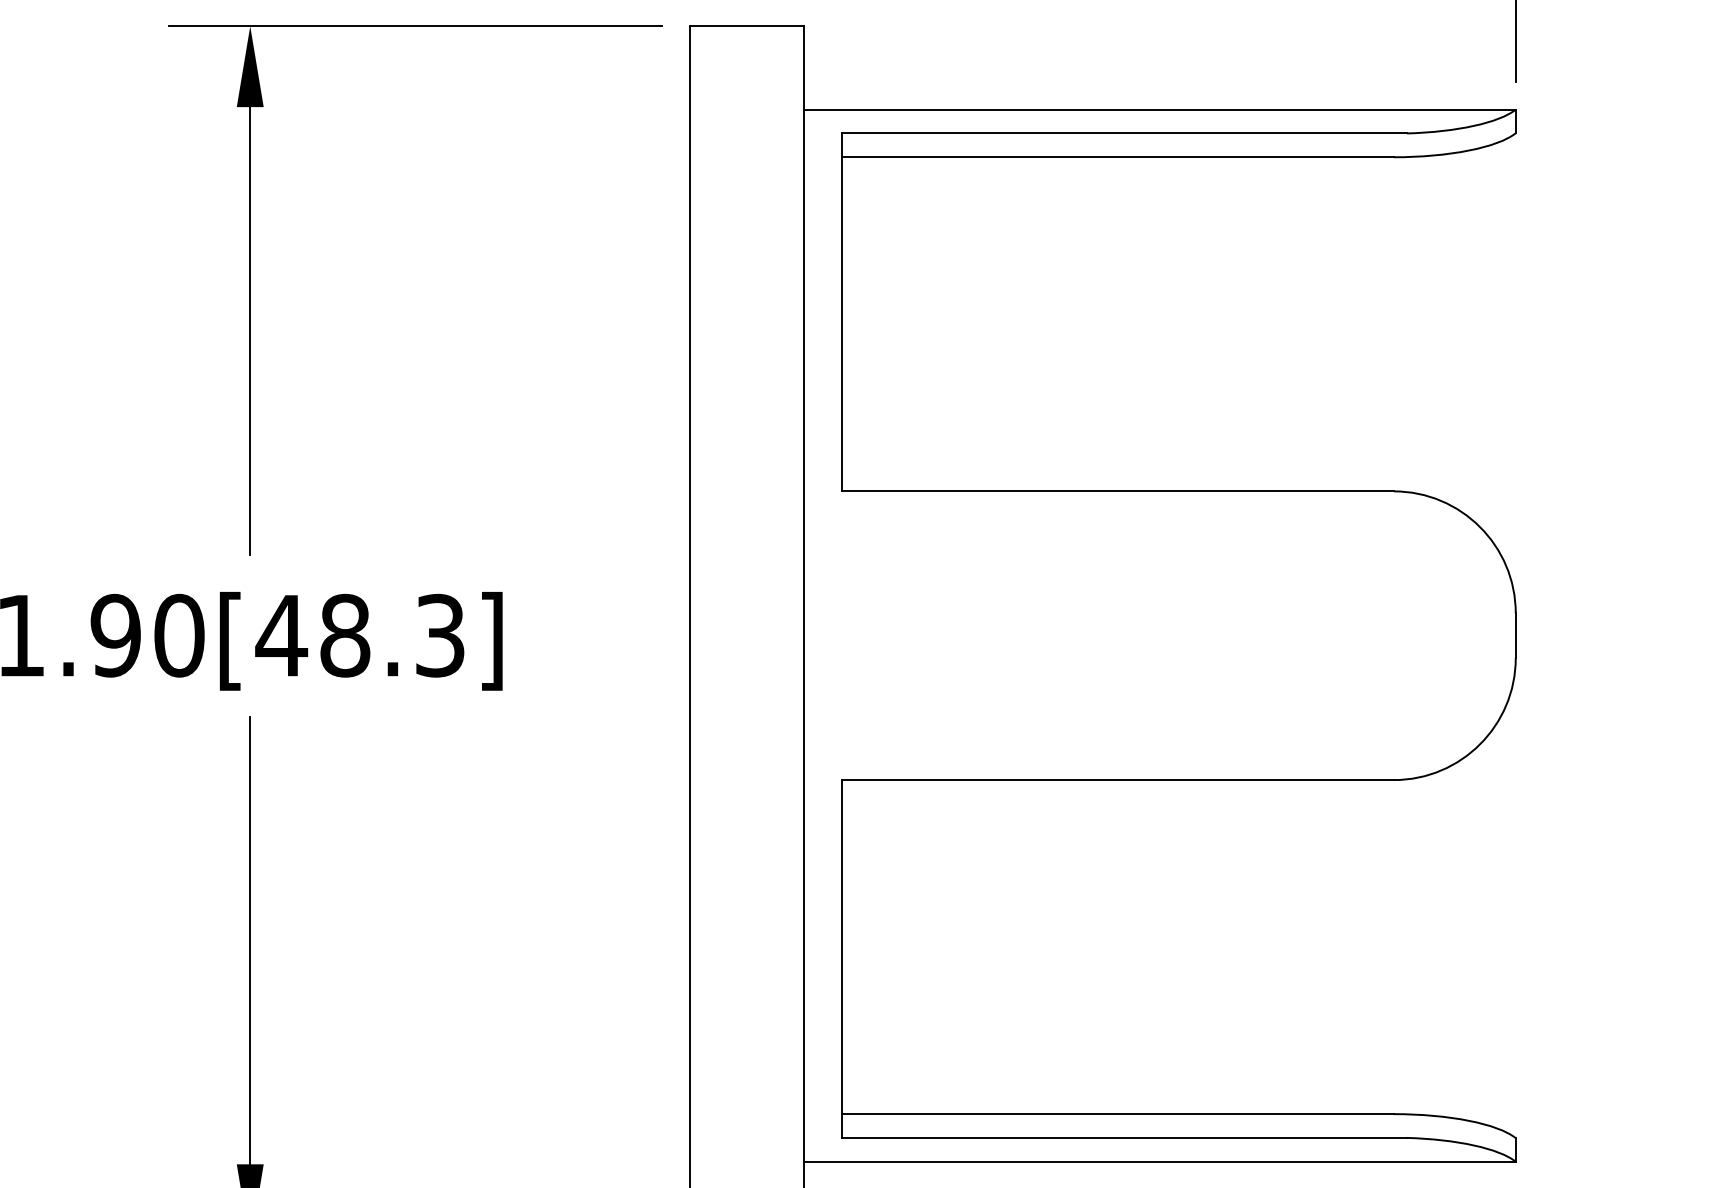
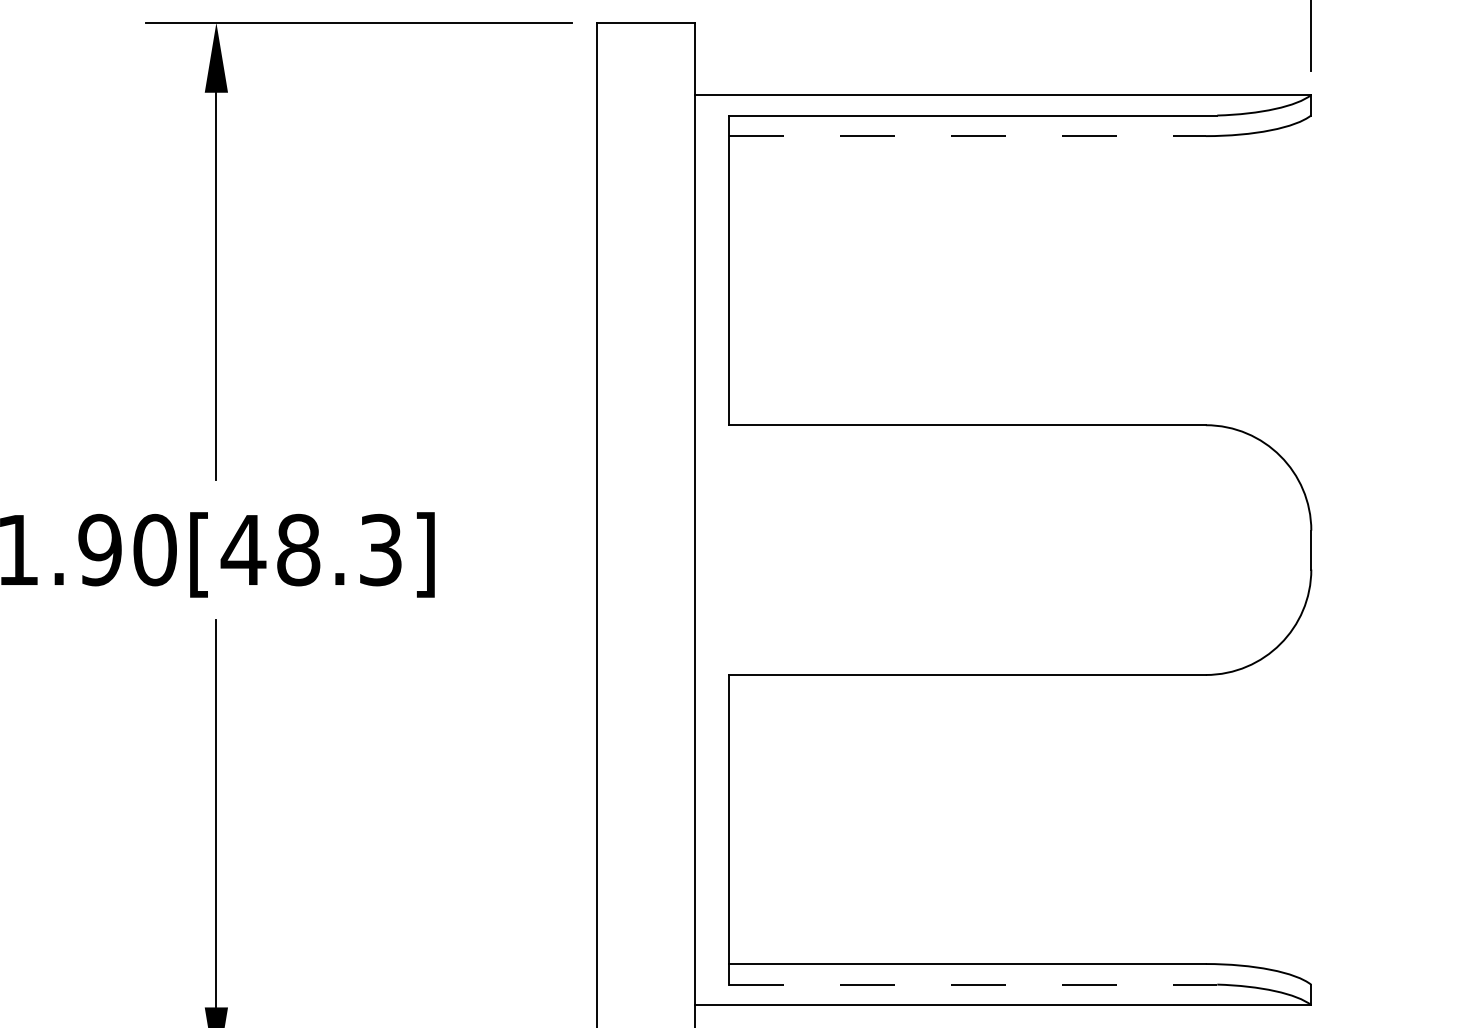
line: (1118, 157) -> (967, 136), solid -> dashed
line: (1125, 1137) -> (973, 984), solid -> dashed

